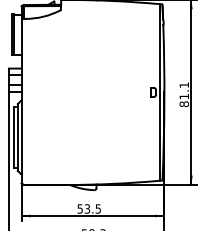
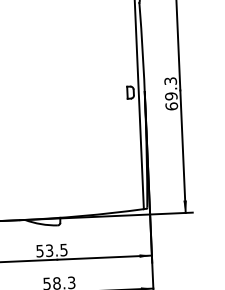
text: (184, 94) -> (171, 93), 81.1 -> 69.3

